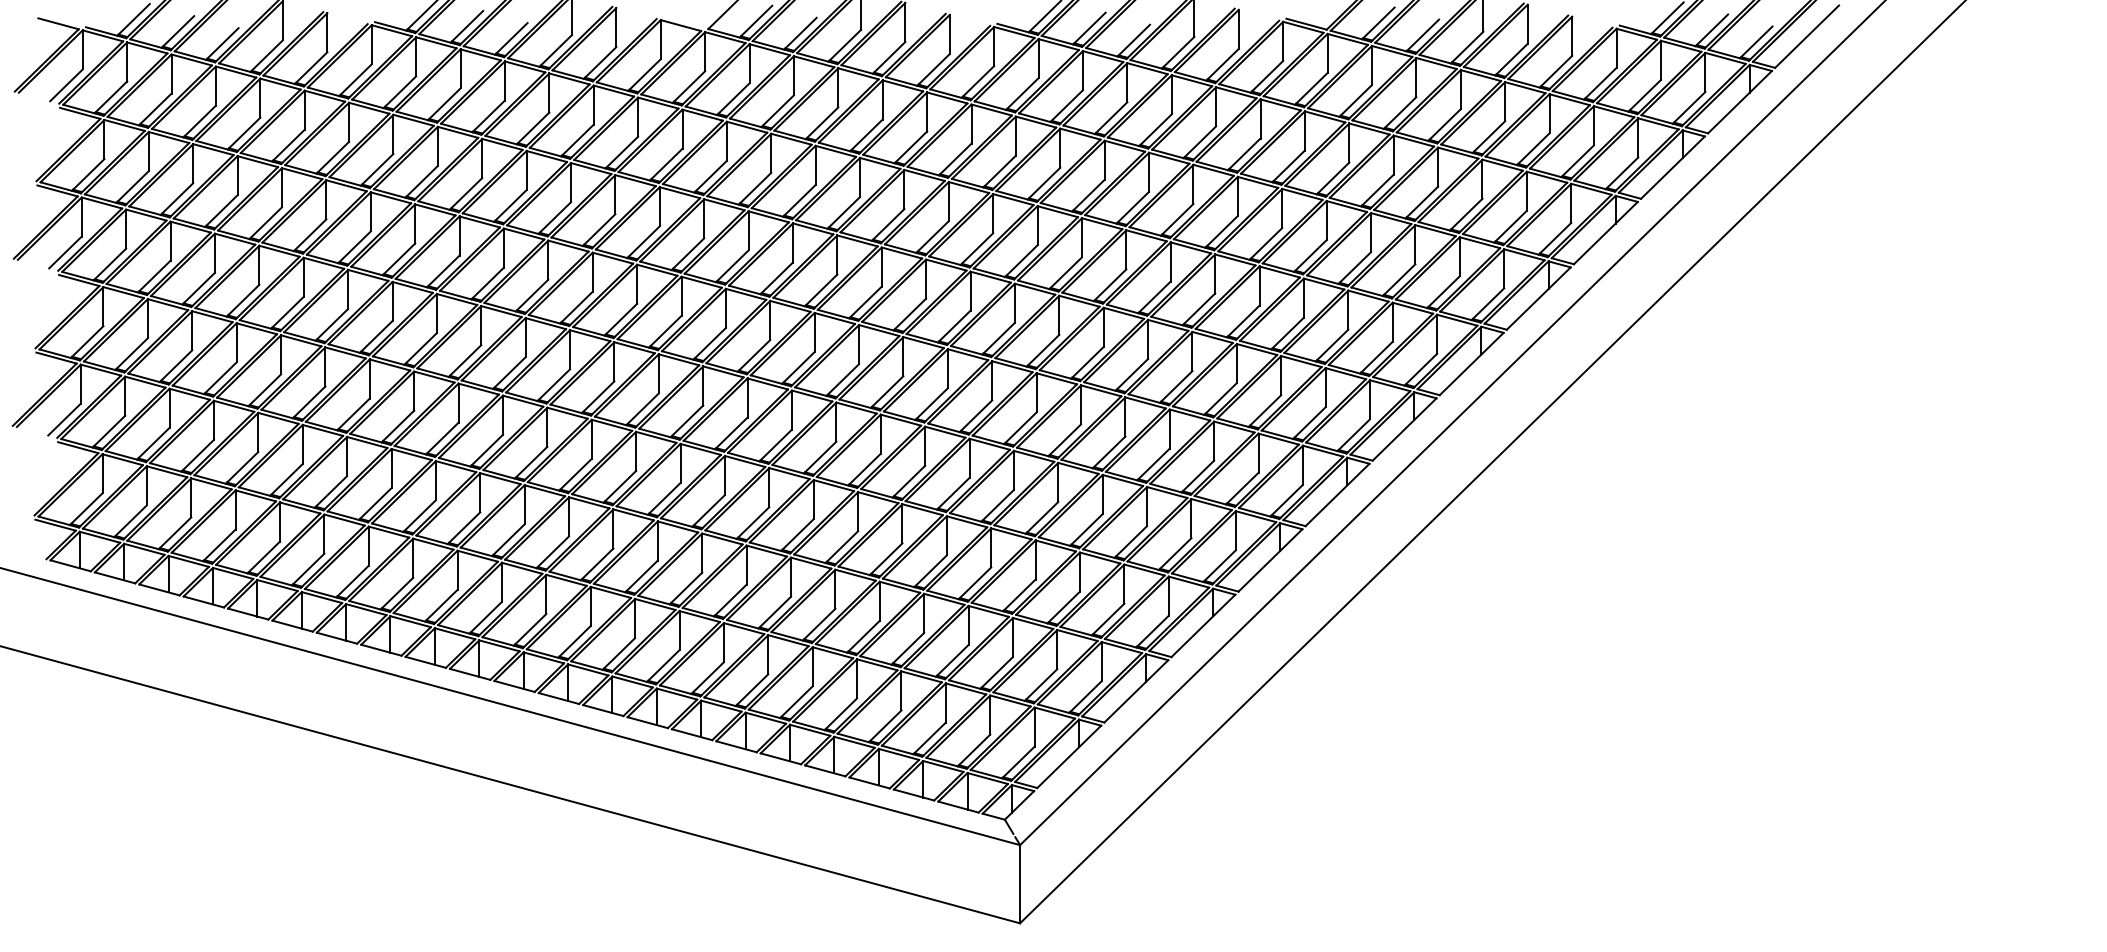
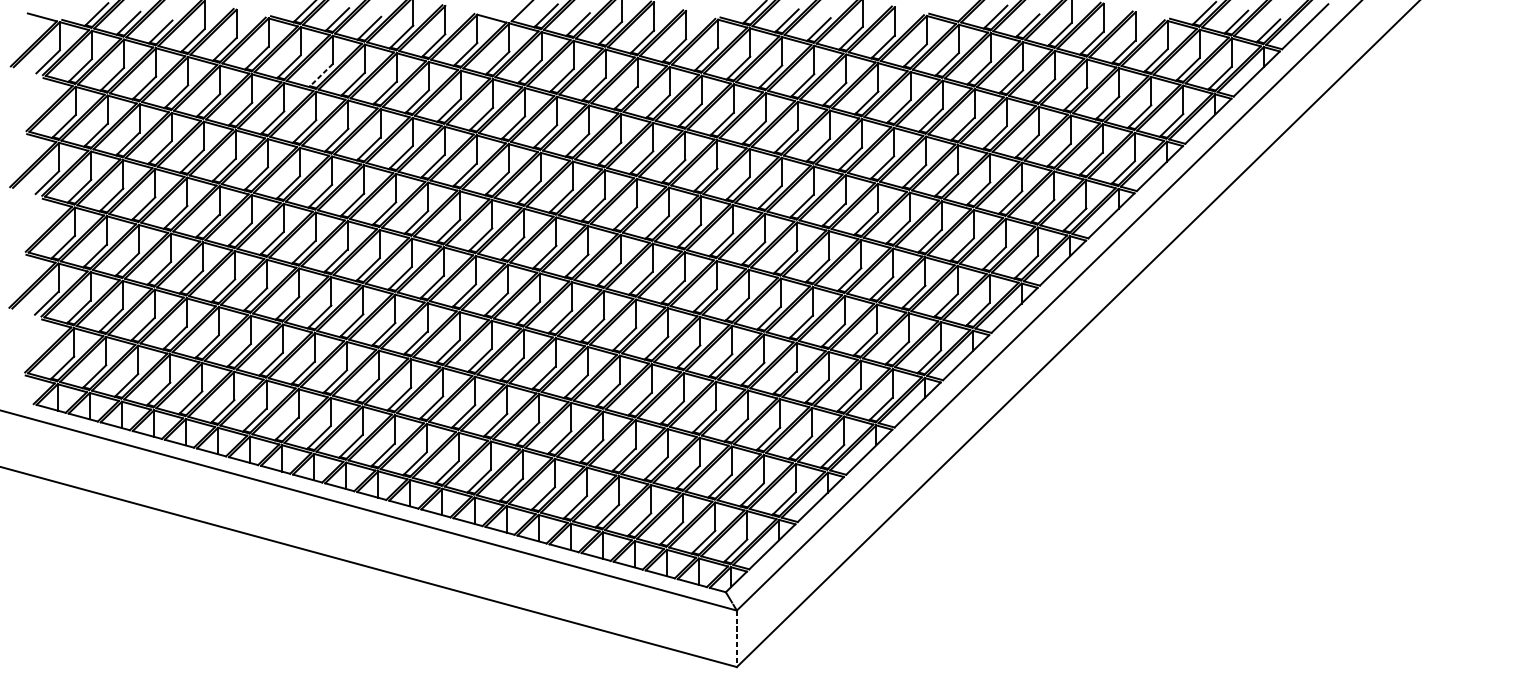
line: (444, 104) -> (321, 75), solid -> dashed
line: (1020, 884) -> (737, 639), solid -> dashed

